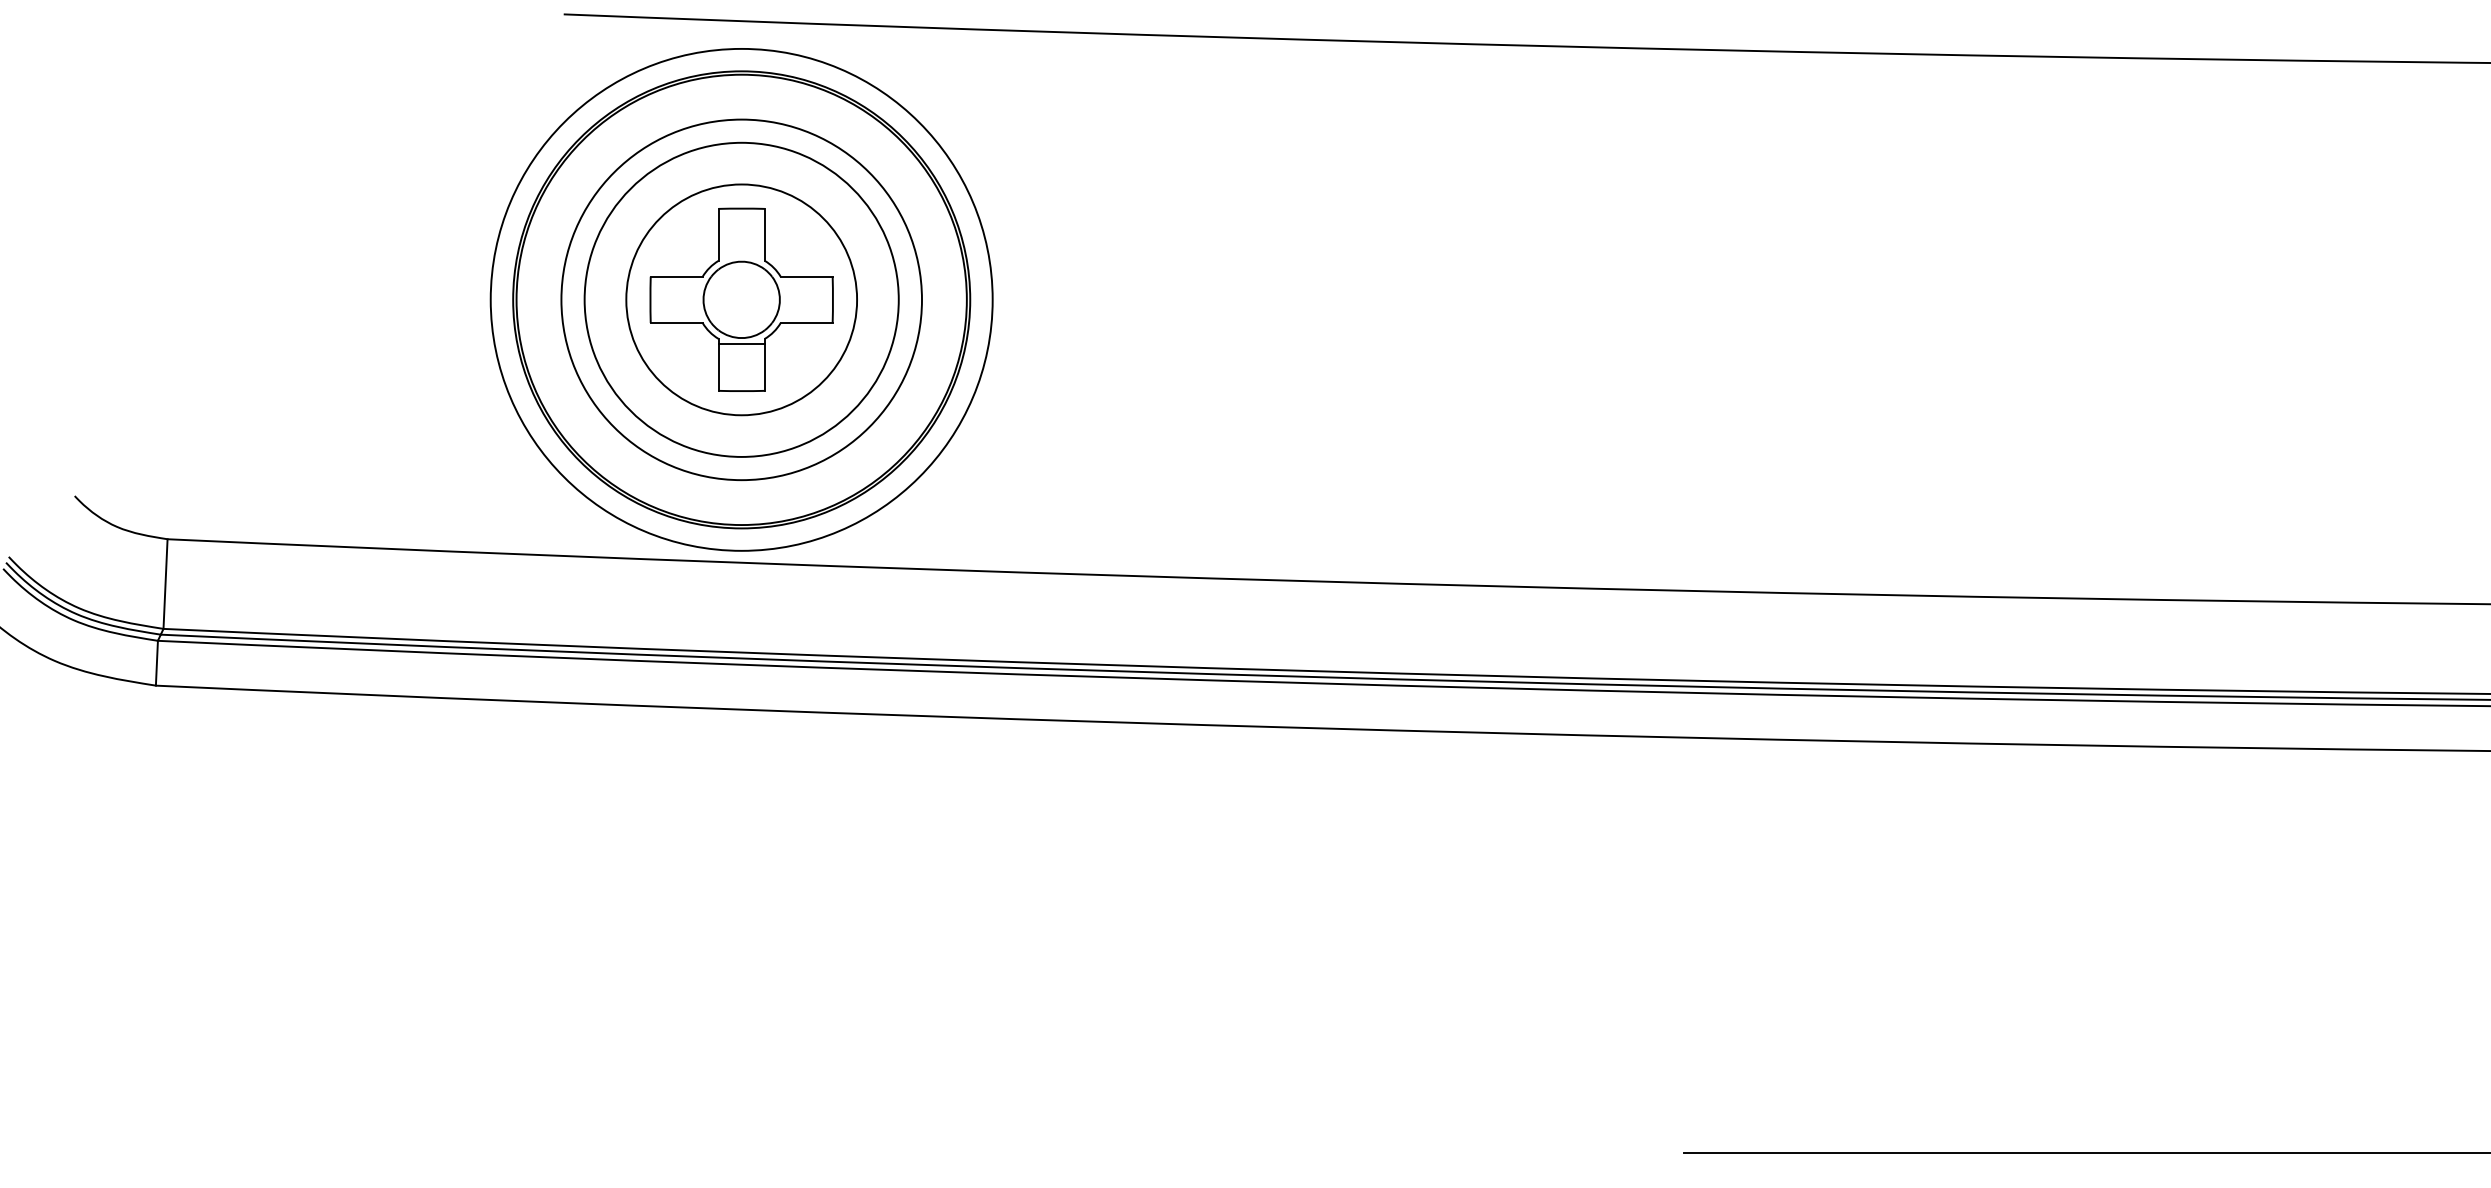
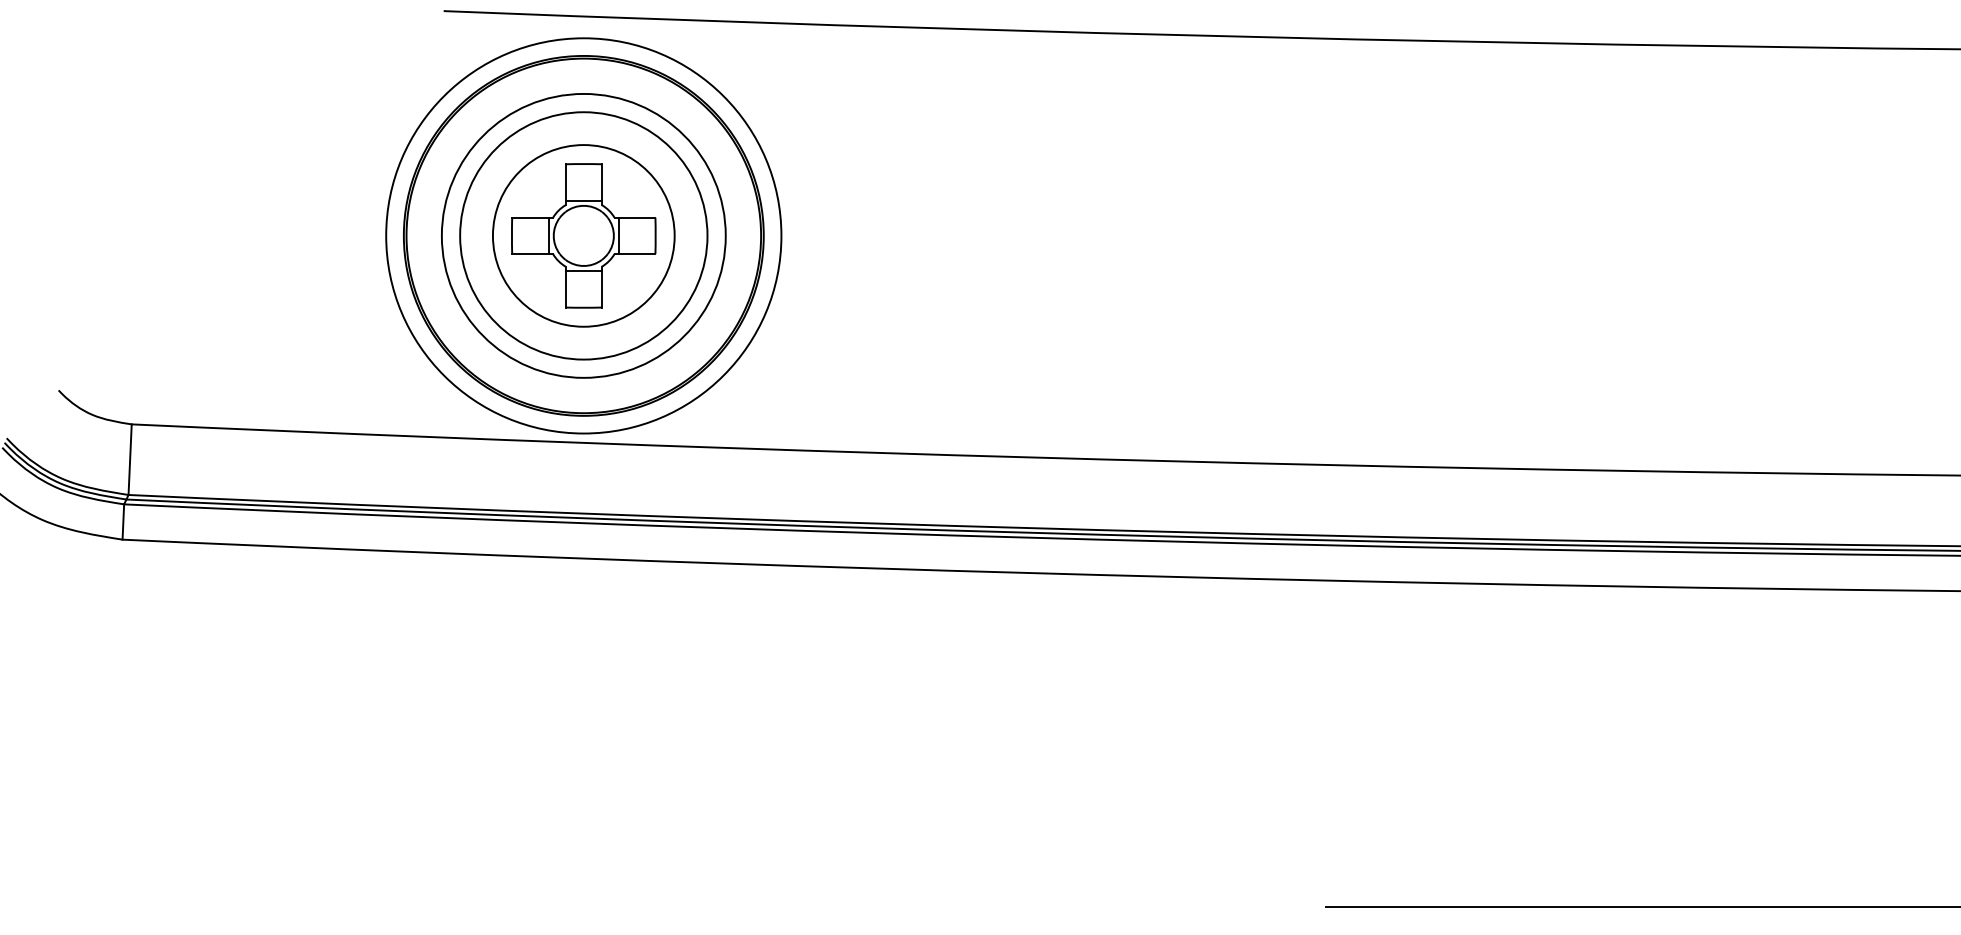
line: (741, 255) -> (583, 200), added
line: (697, 299) -> (549, 235), added
line: (785, 299) -> (618, 235), added

